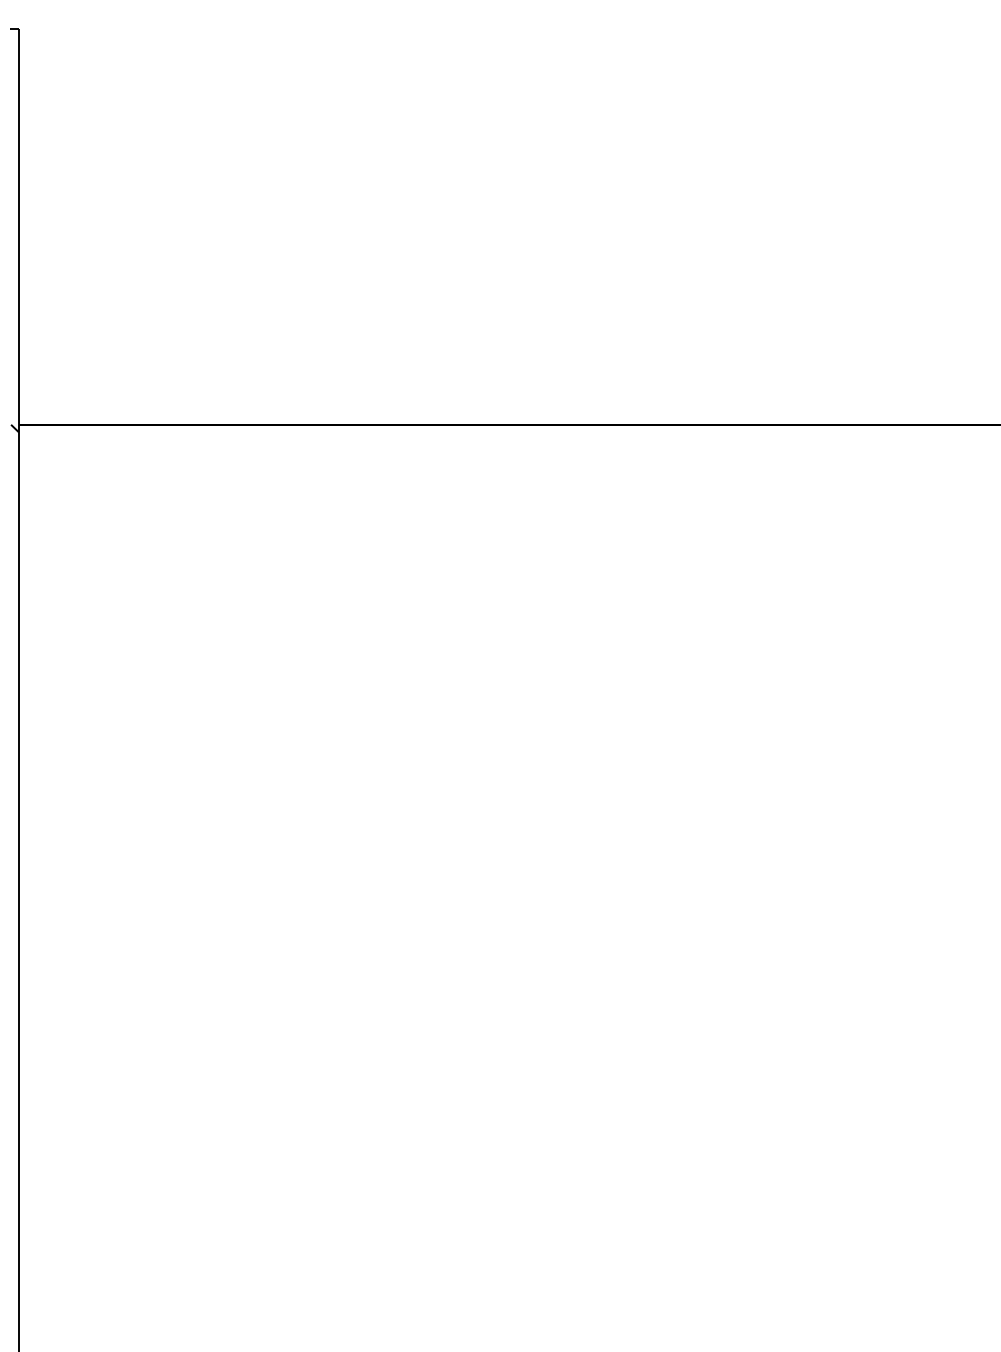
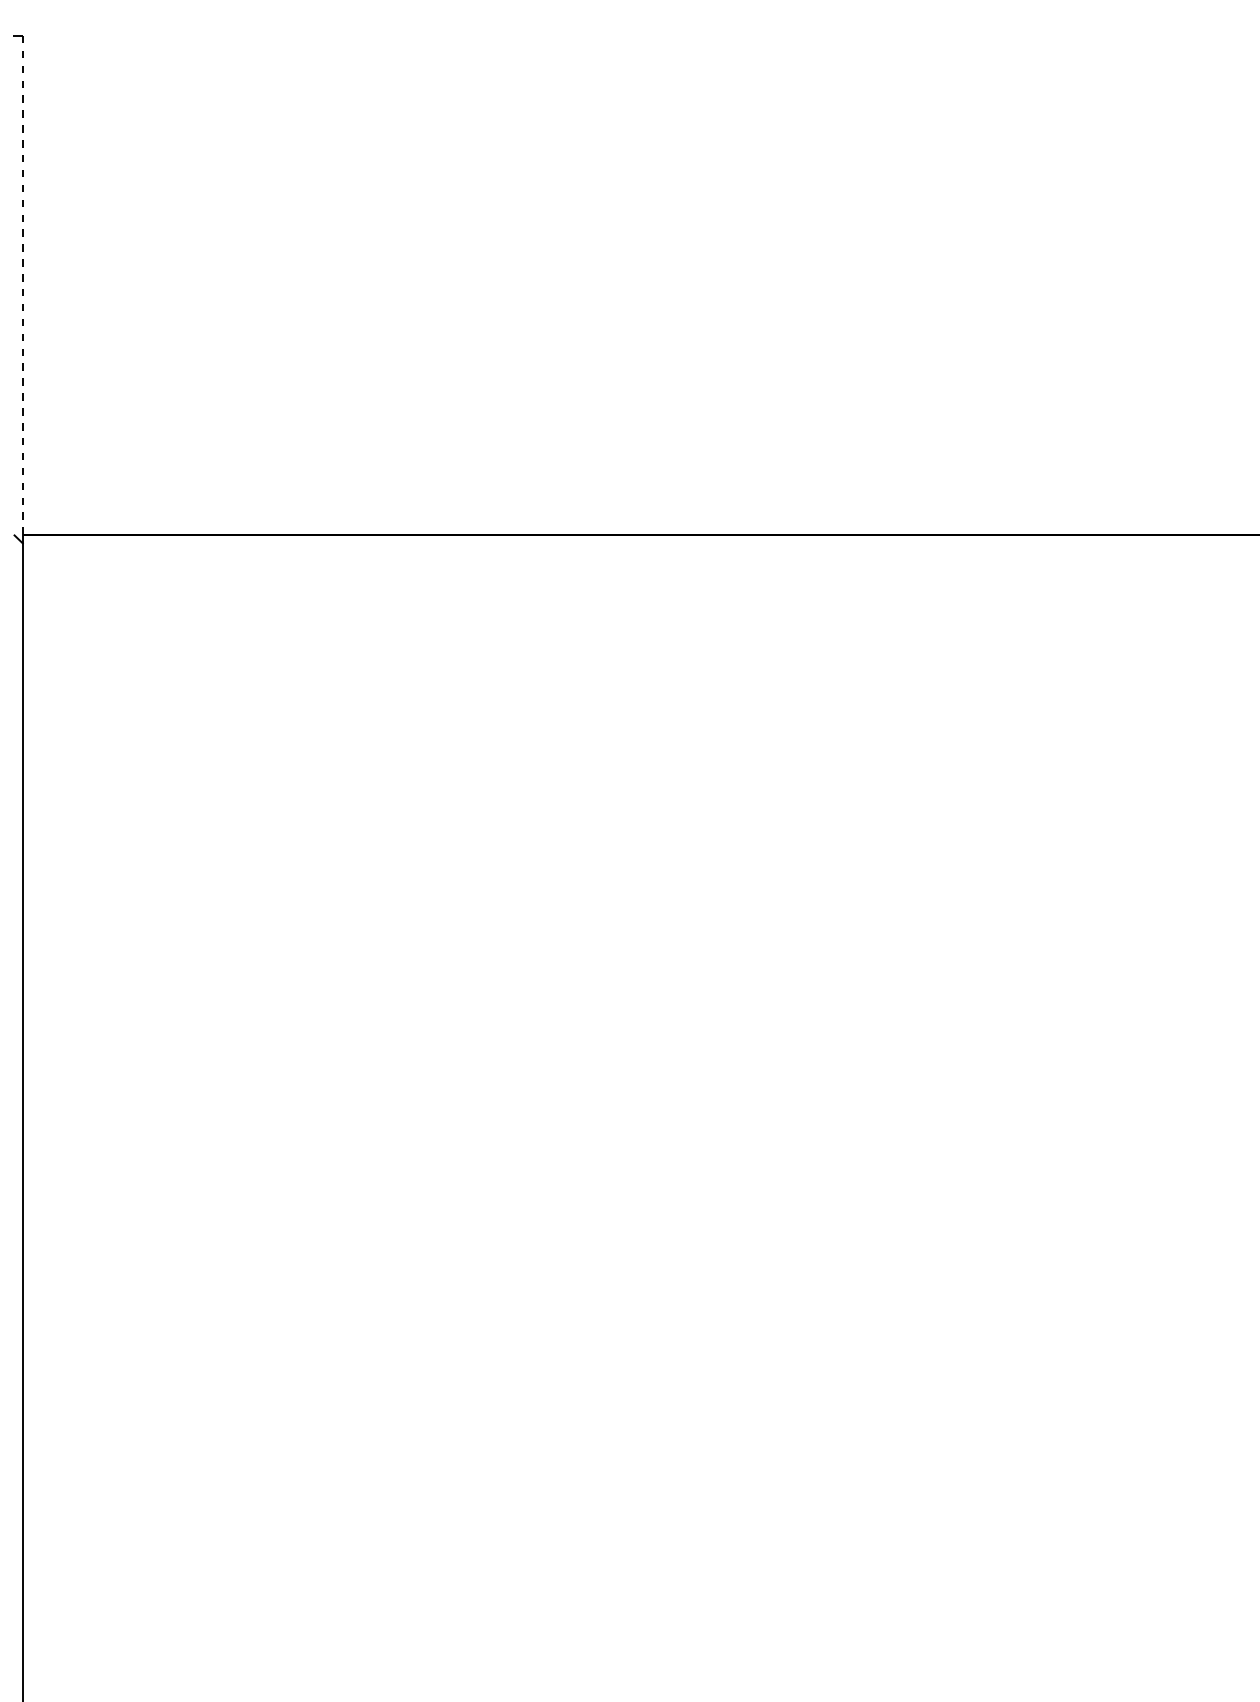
line: (18, 226) -> (23, 284), solid -> dashed

